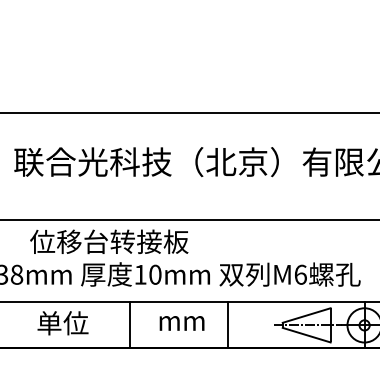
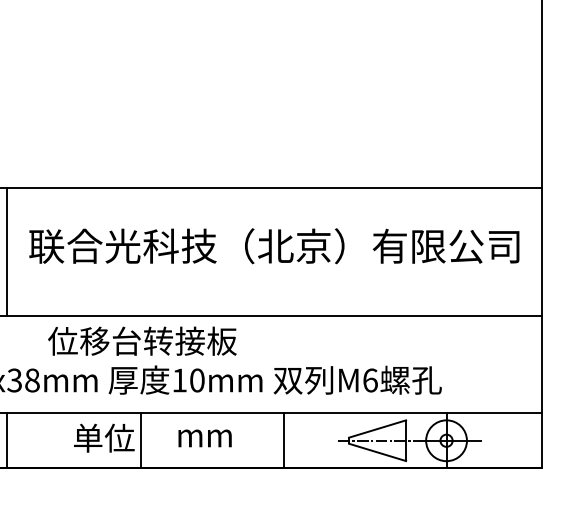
text: (63, 322) -> (104, 437), moved
text: (181, 323) -> (204, 438), moved
line: (129, 325) -> (140, 440), moved

